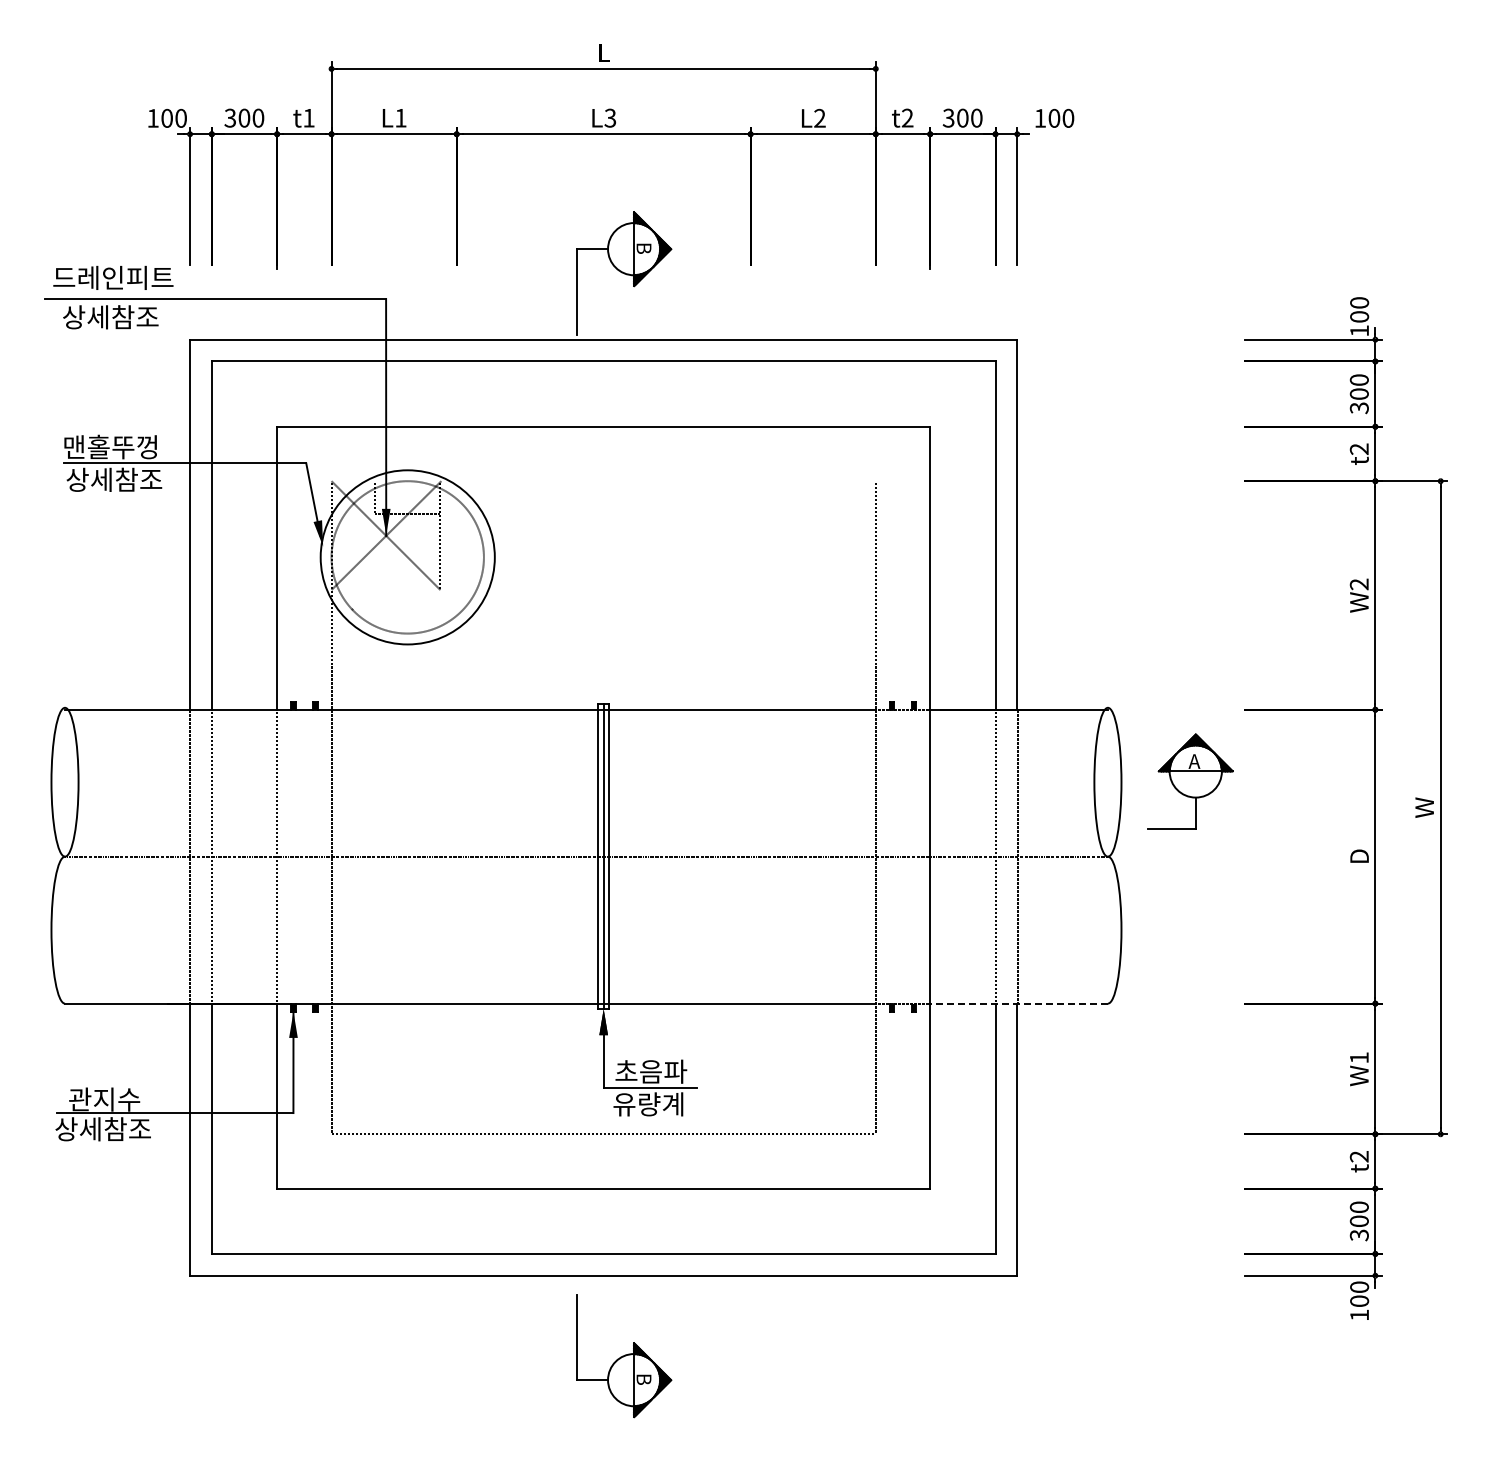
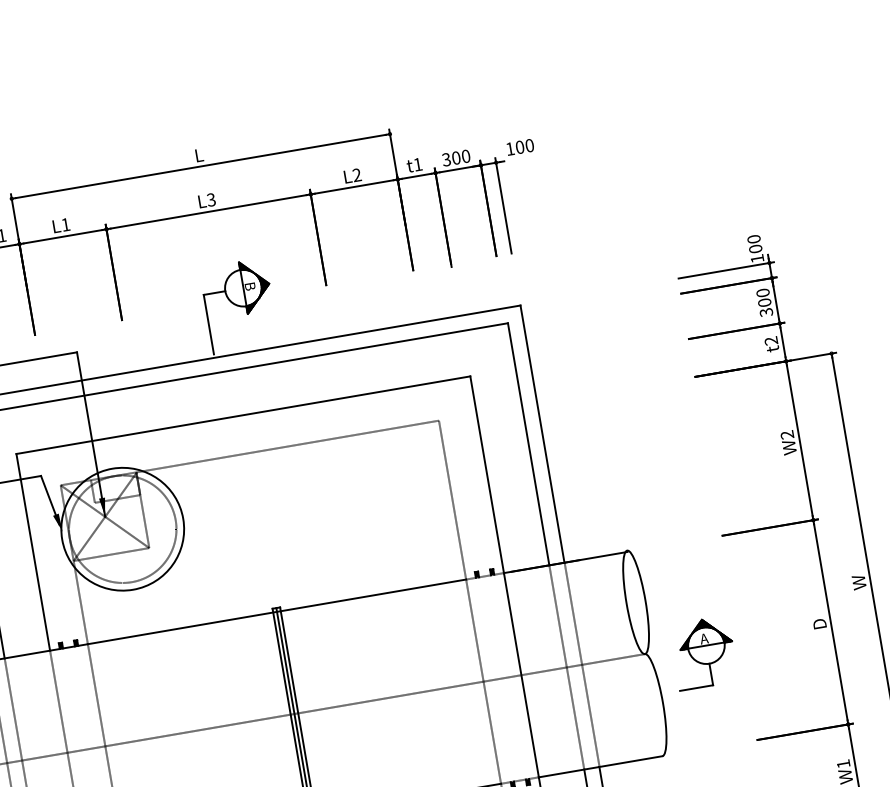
text: (907, 117) -> (417, 164), t2 -> t1
line: (603, 481) -> (249, 453), added
line: (385, 590) -> (111, 554), added
part: (1190, 781) -> (703, 653), moved
line: (1019, 1003) -> (600, 766), dashed -> solid

